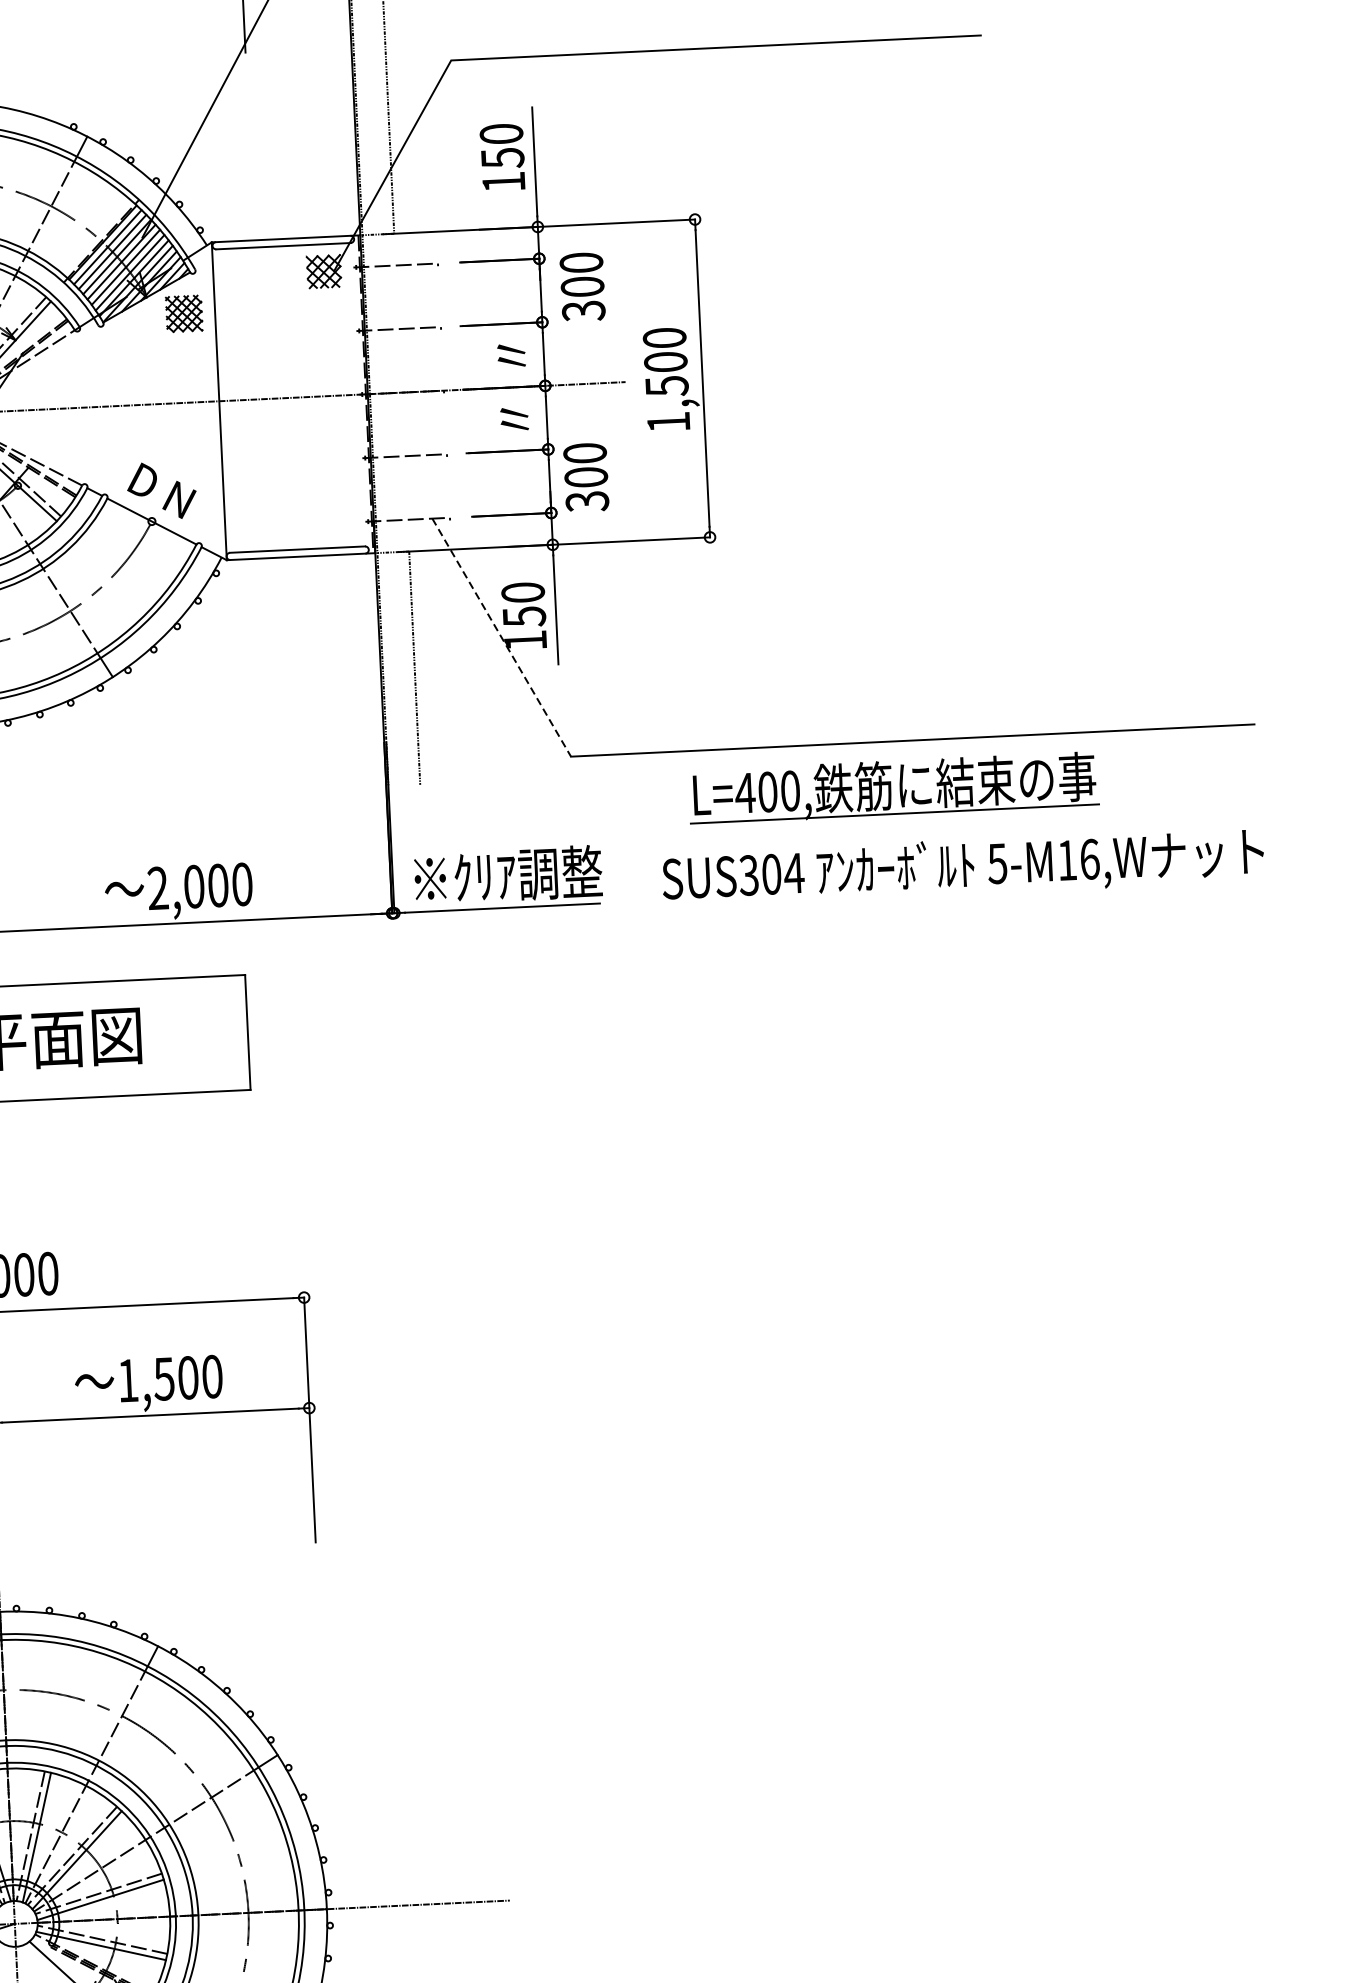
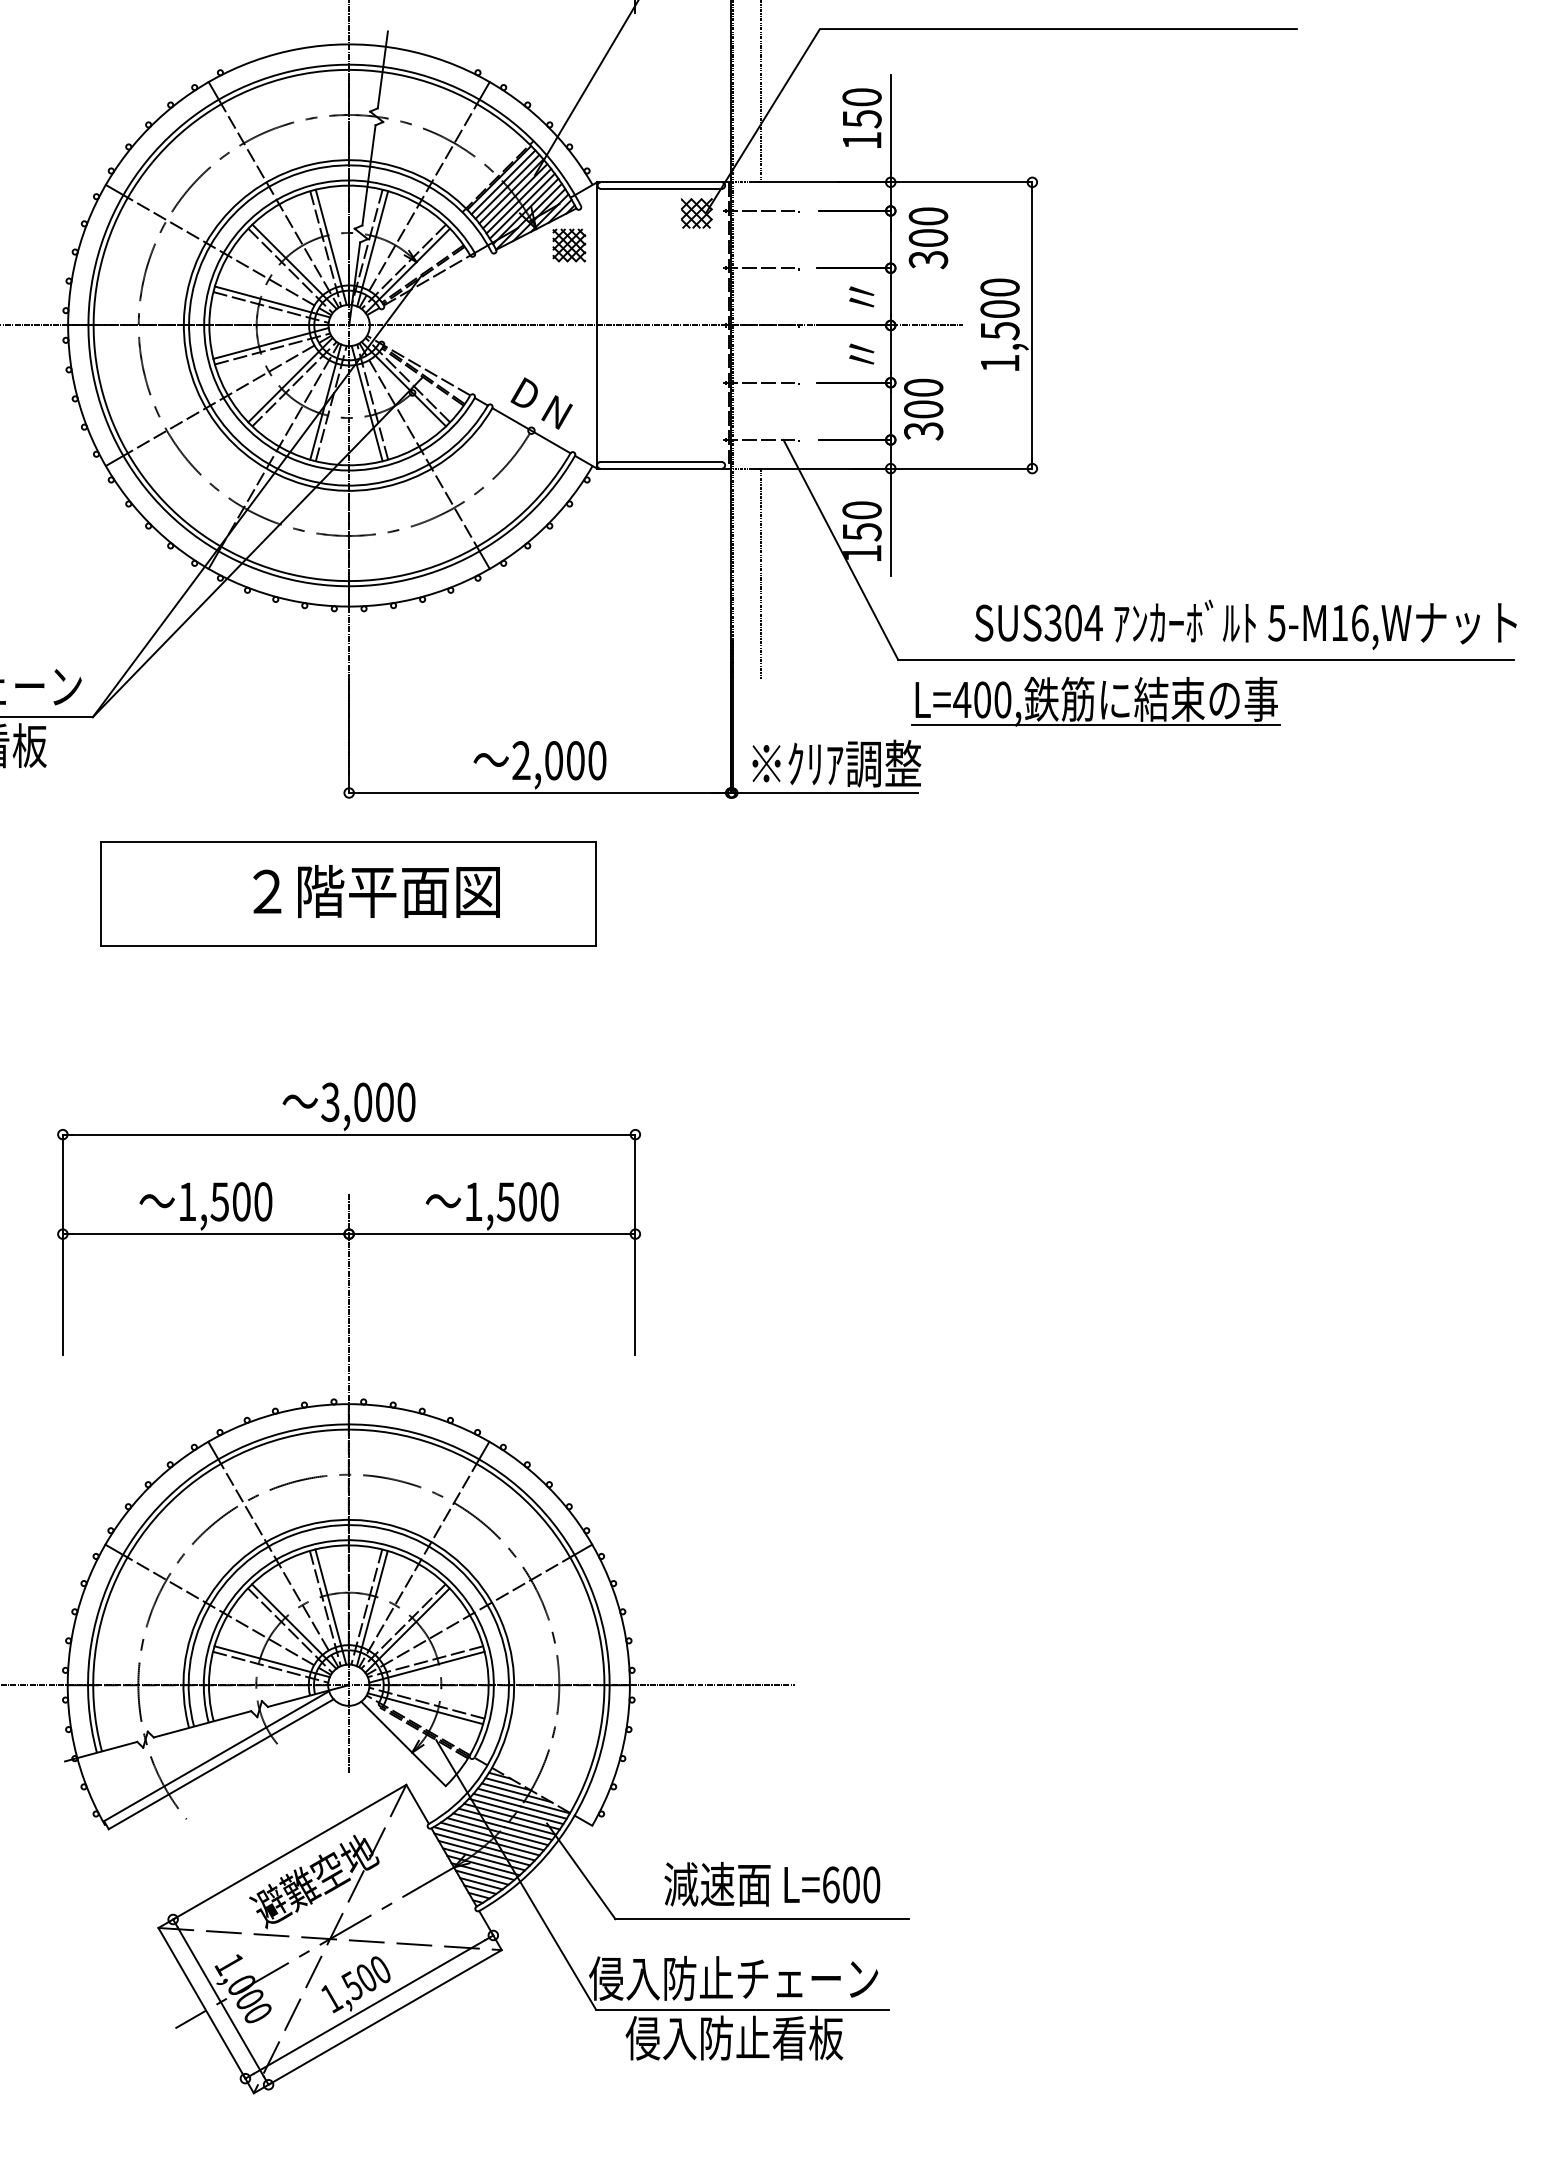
line: (501, 637) -> (840, 549), dashed -> solid
part: (893, 787) -> (1095, 701), moved
text: (962, 866) -> (1245, 624), moved

